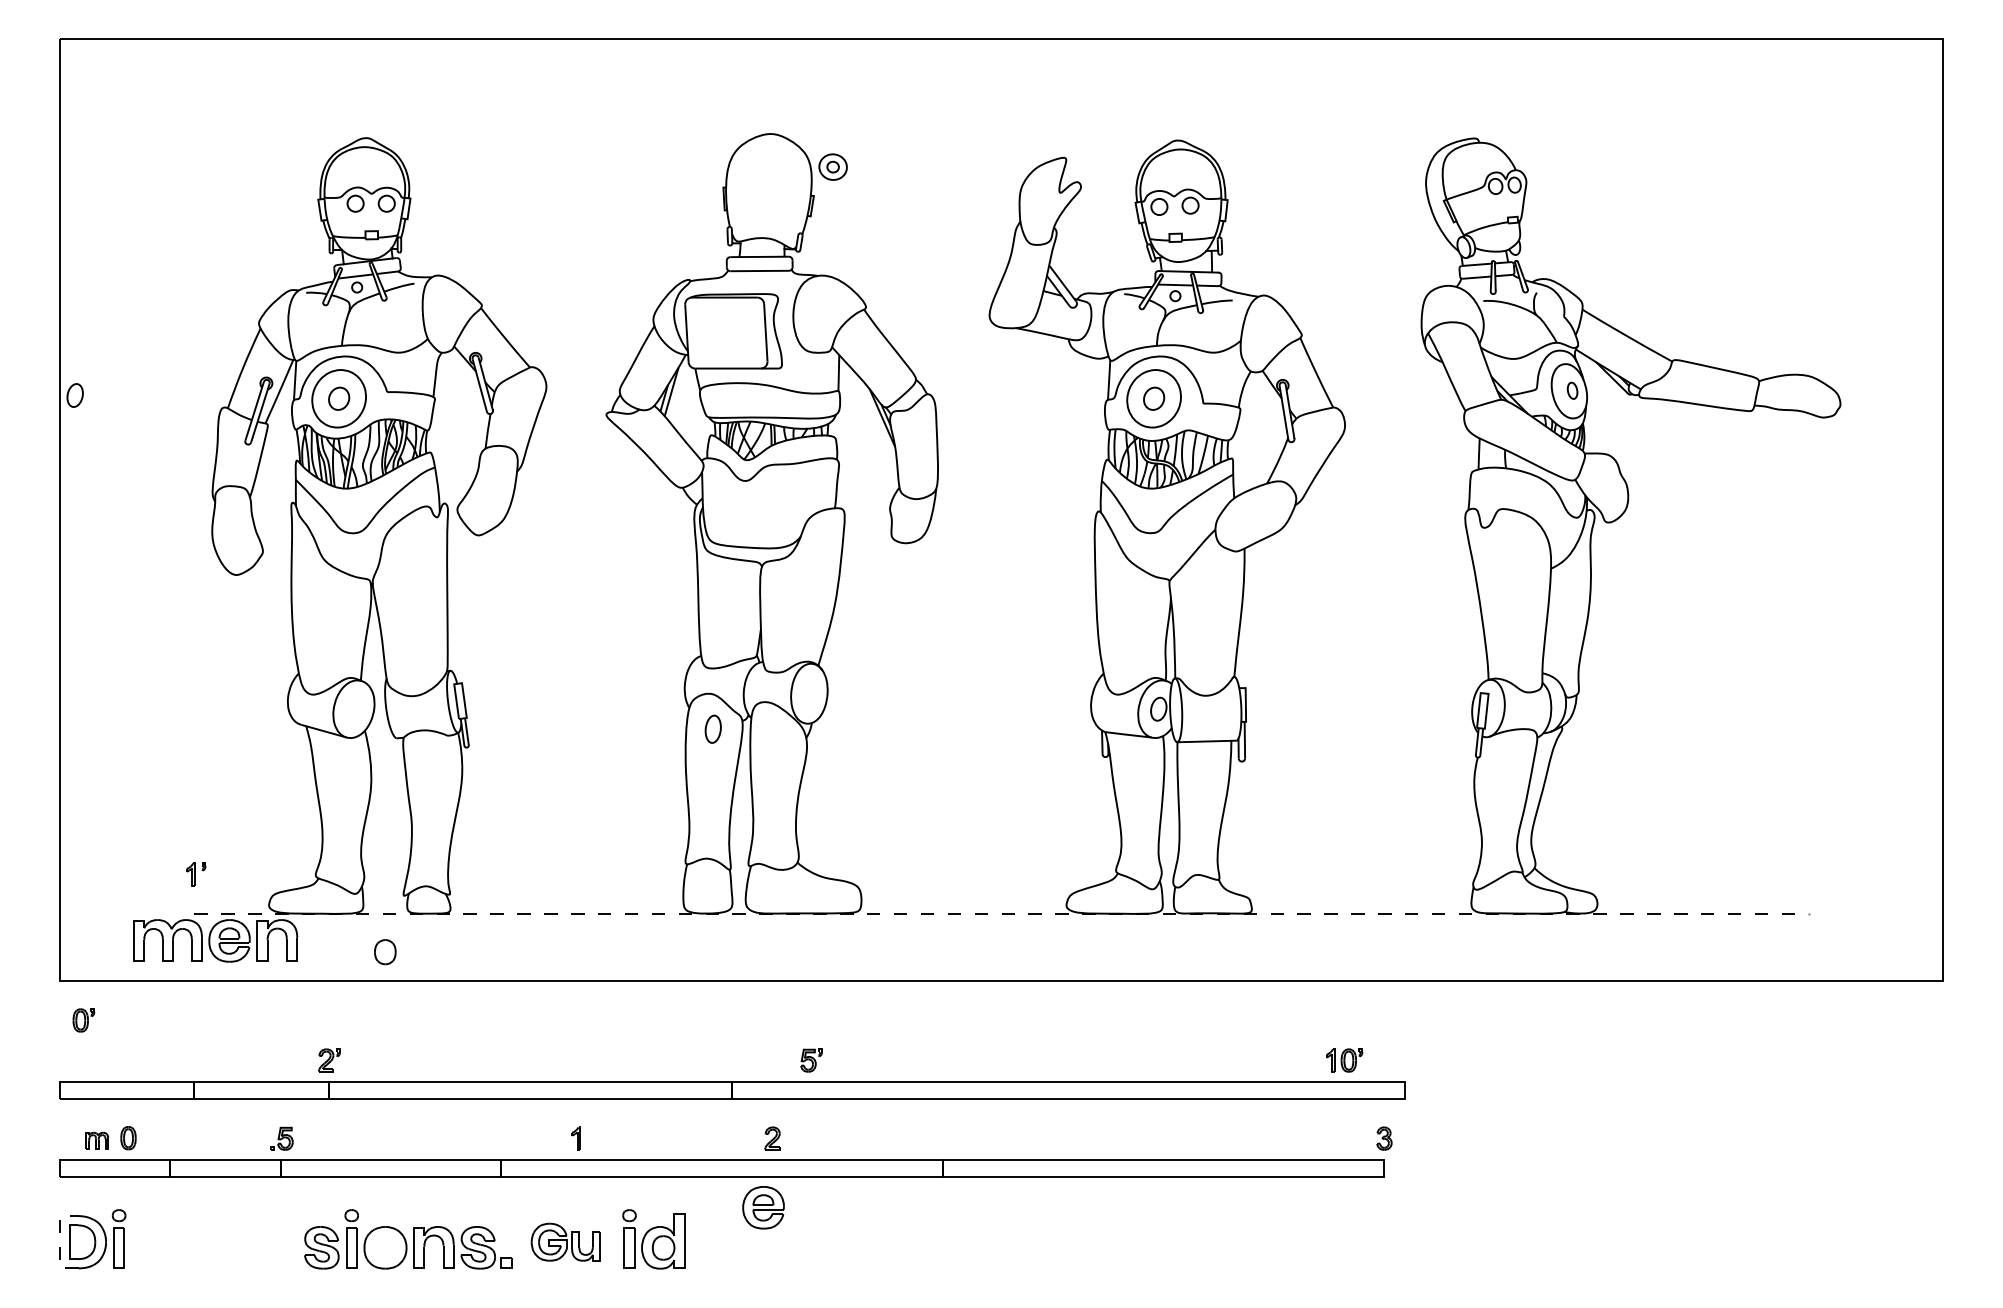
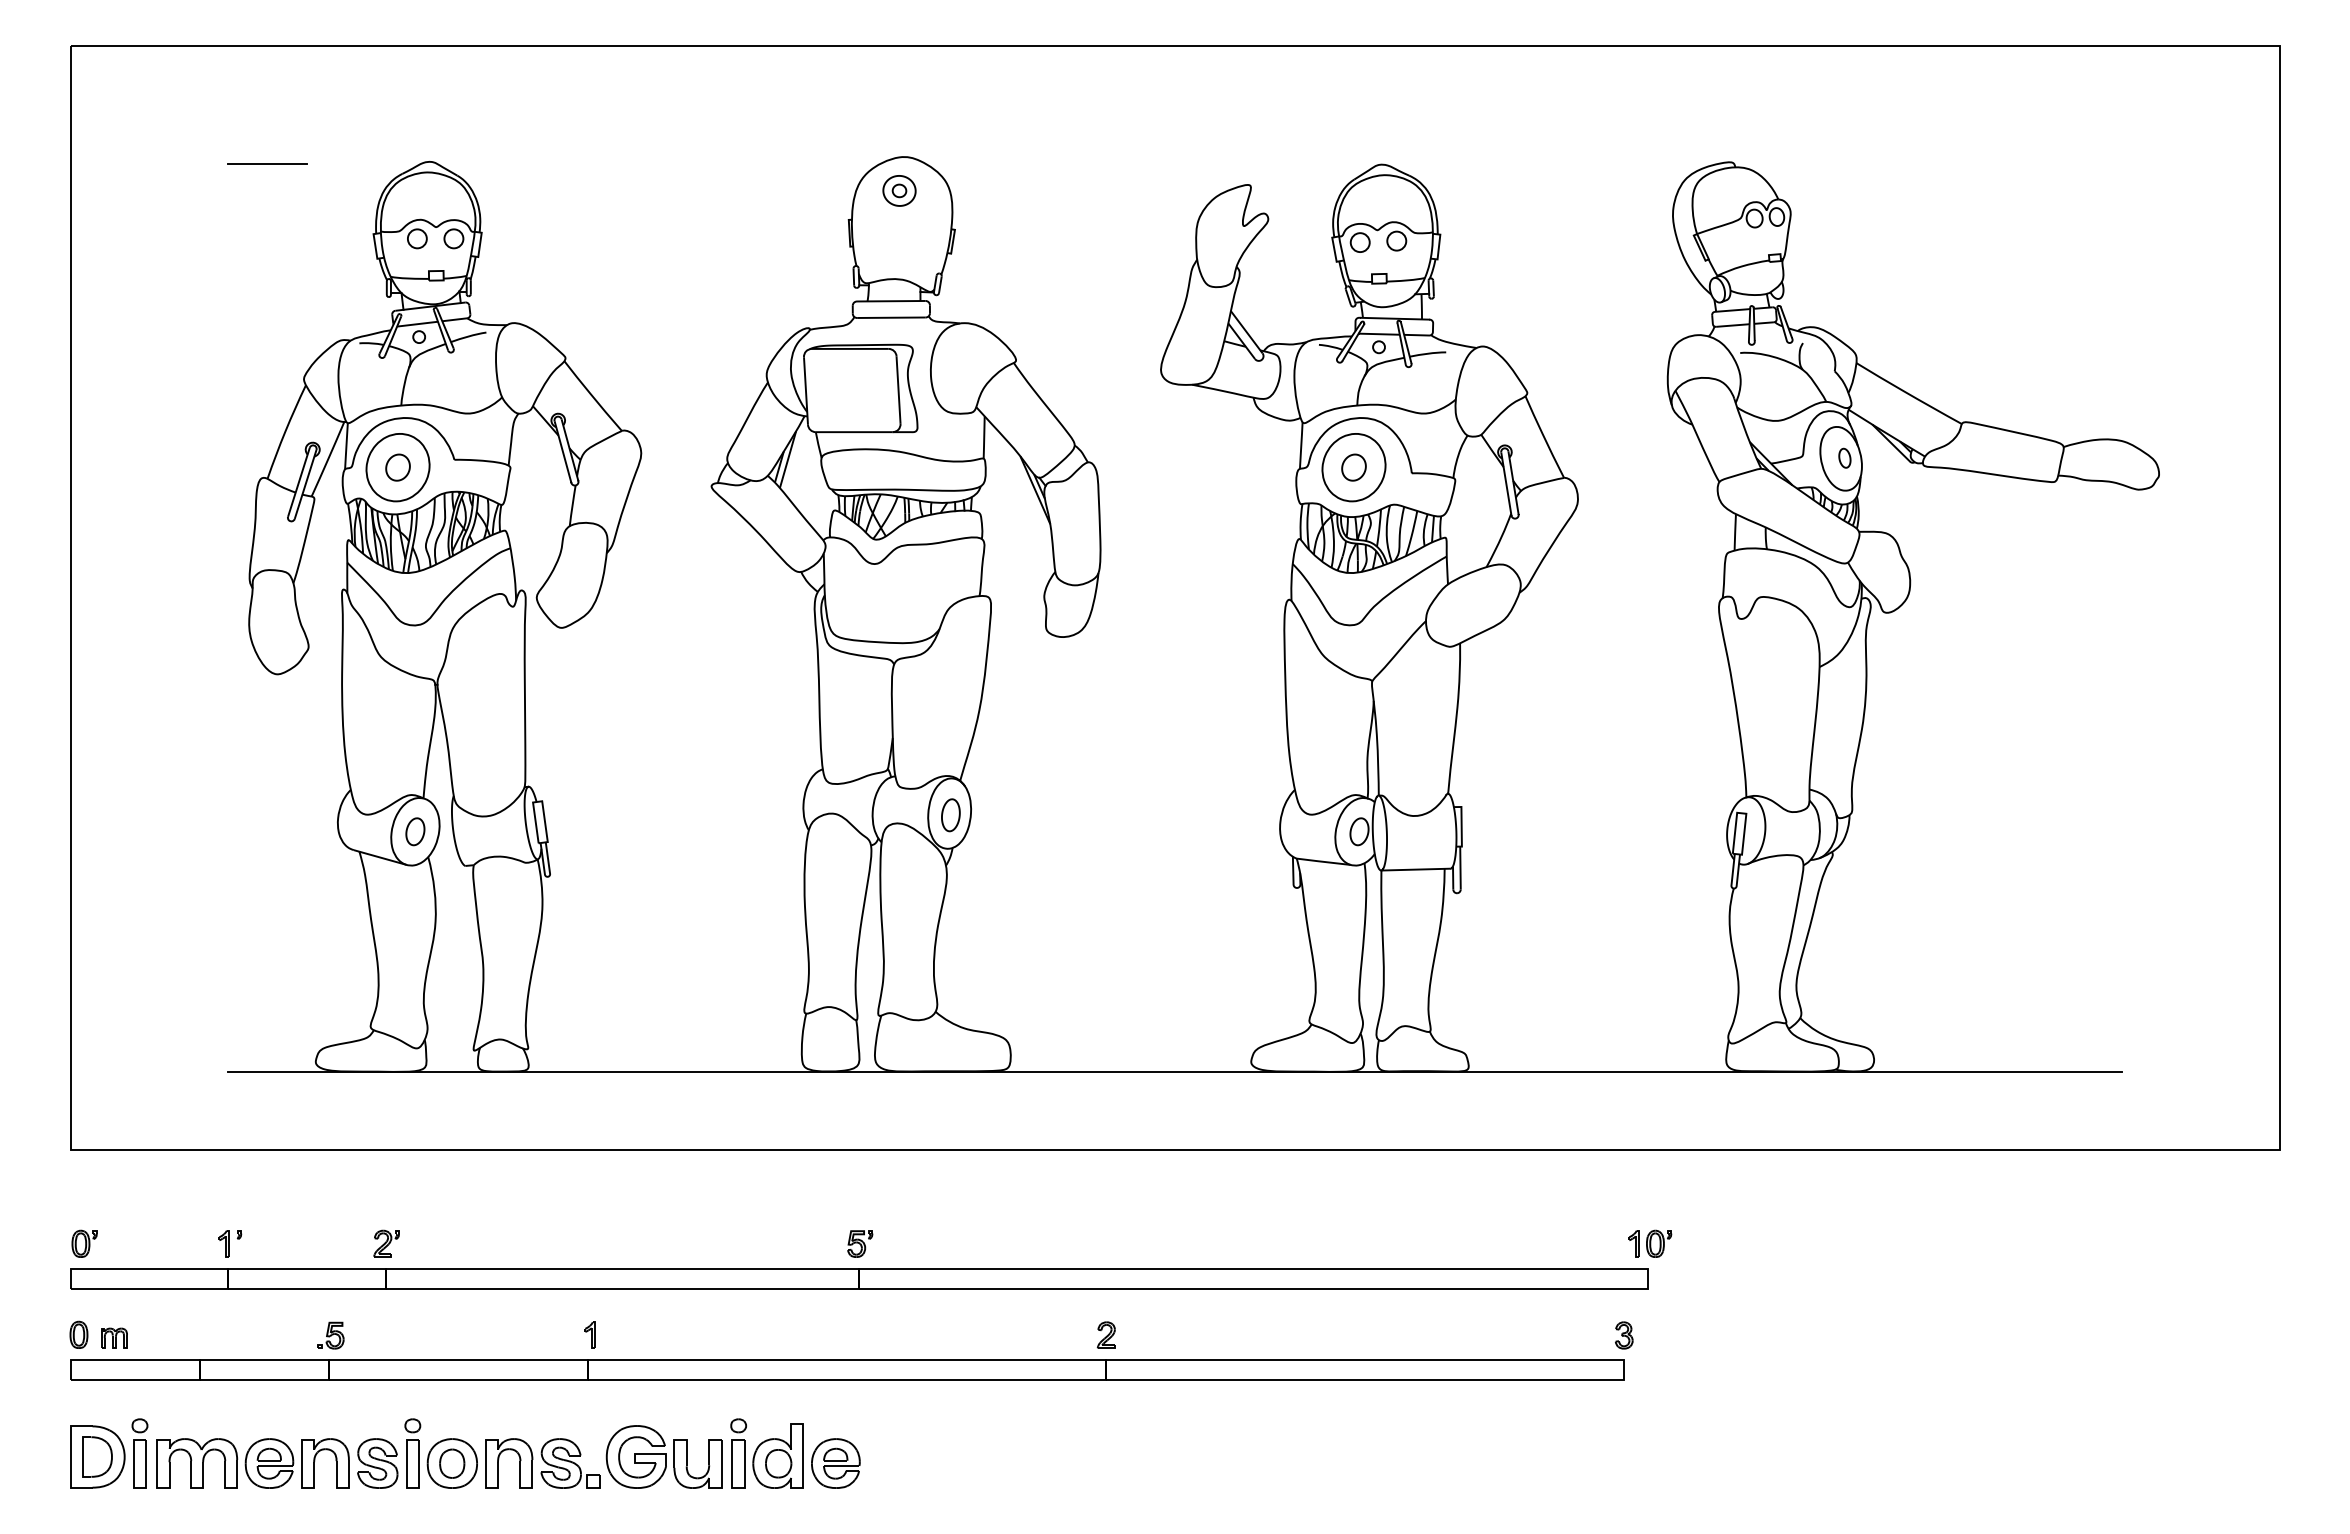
line: (227, 140) -> (267, 164), added
part: (833, 166) -> (899, 190), moved
part: (75, 395) -> (415, 831), moved
part: (712, 729) -> (950, 815), moved
part: (196, 874) -> (230, 1243), moved
line: (1001, 913) -> (1175, 1071), dashed -> solid
part: (215, 940) -> (252, 1463), moved
part: (385, 951) -> (452, 1463), moved
part: (83, 1020) -> (84, 1243), moved
part: (811, 1060) -> (860, 1243), moved
part: (1344, 1060) -> (1650, 1243), moved
part: (128, 1137) -> (78, 1334), moved
part: (575, 1137) -> (589, 1334), moved
part: (771, 1137) -> (1105, 1334), moved
part: (763, 1207) -> (835, 1463), moved
part: (565, 1241) -> (663, 1456), size x1.43
line: (59, 1242) -> (70, 1457), dashed -> solid

